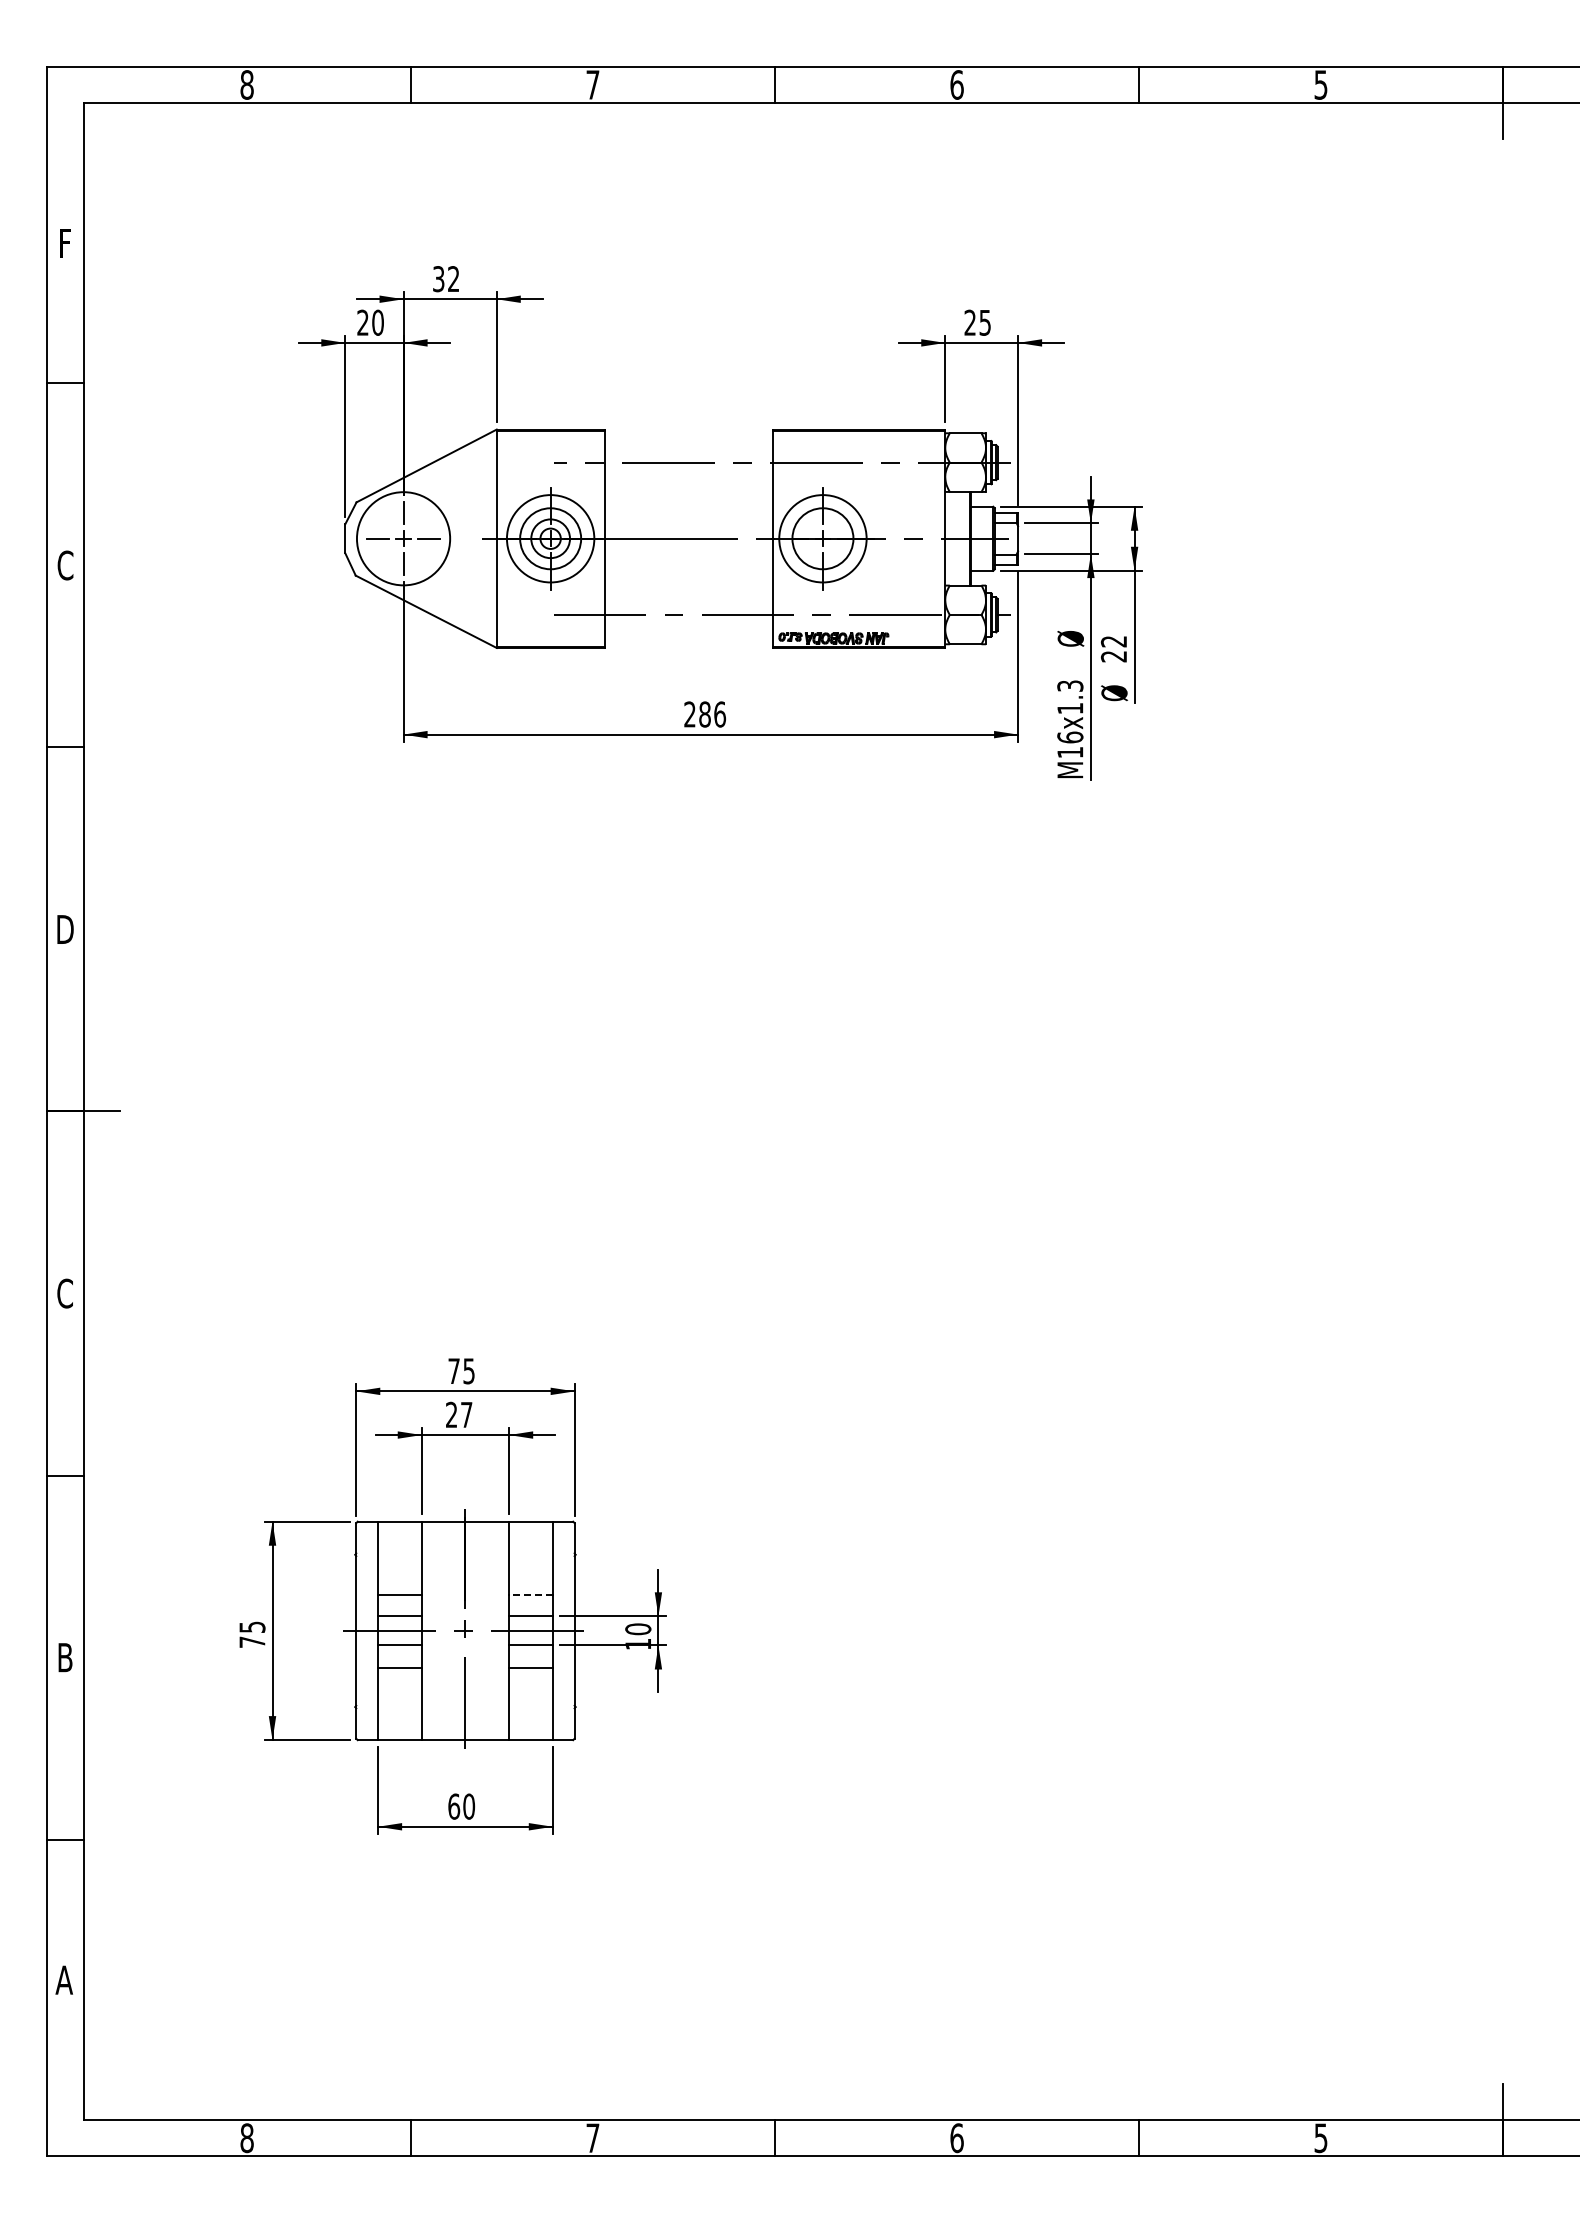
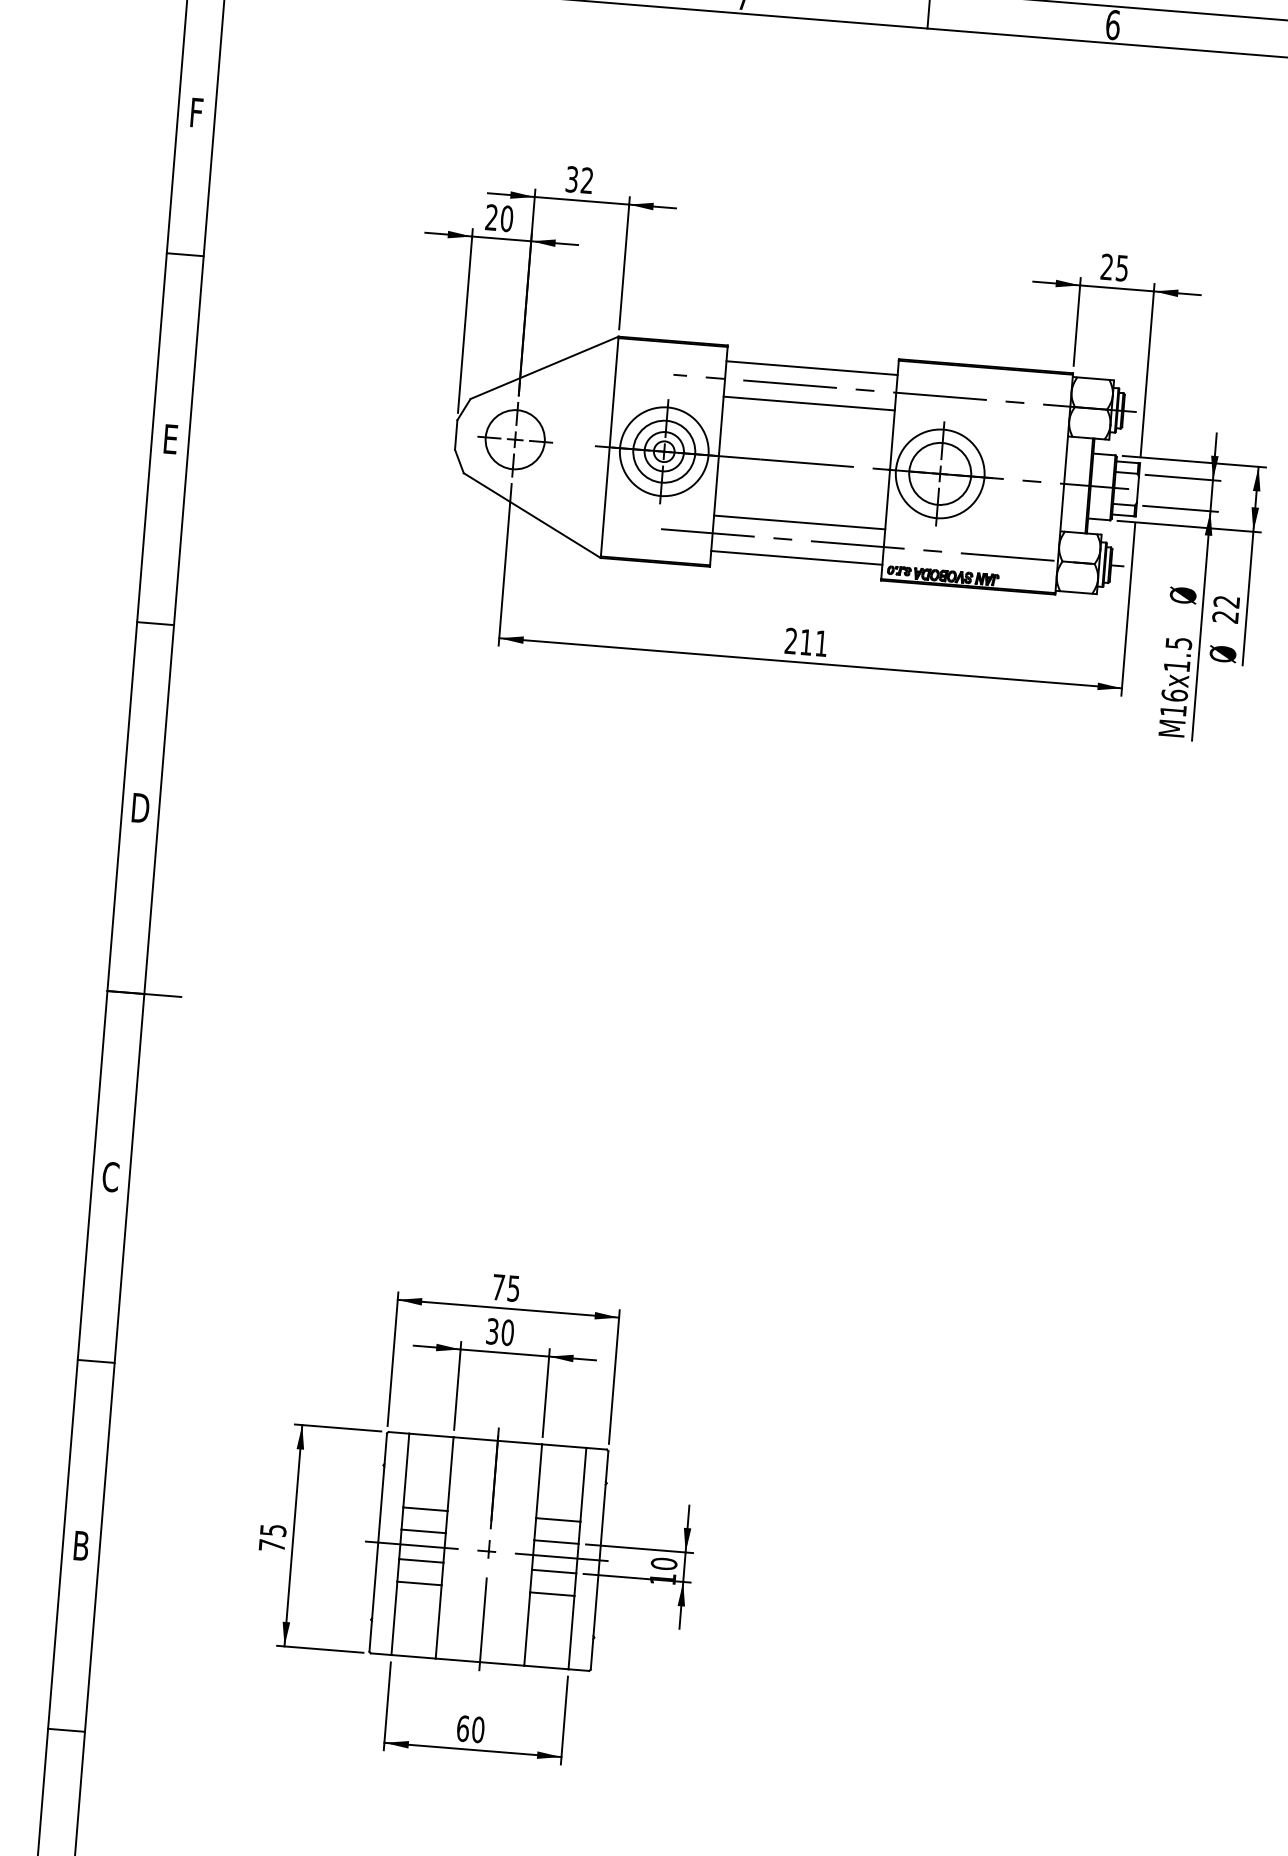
line: (688, 445) -> (811, 368), added
line: (688, 480) -> (808, 403), added
circle: (403, 538) -> (515, 439), size x0.62
text: (65, 565) -> (170, 439), C -> E
line: (688, 597) -> (799, 522), added
line: (688, 632) -> (796, 557), added
text: (1069, 685) -> (1178, 642), M16x1.3 -> M16x1.5
text: (712, 714) -> (813, 643), 286 -> 211
text: (459, 1414) -> (500, 1331), 27 -> 30
line: (530, 1594) -> (557, 1519), dashed -> solid

